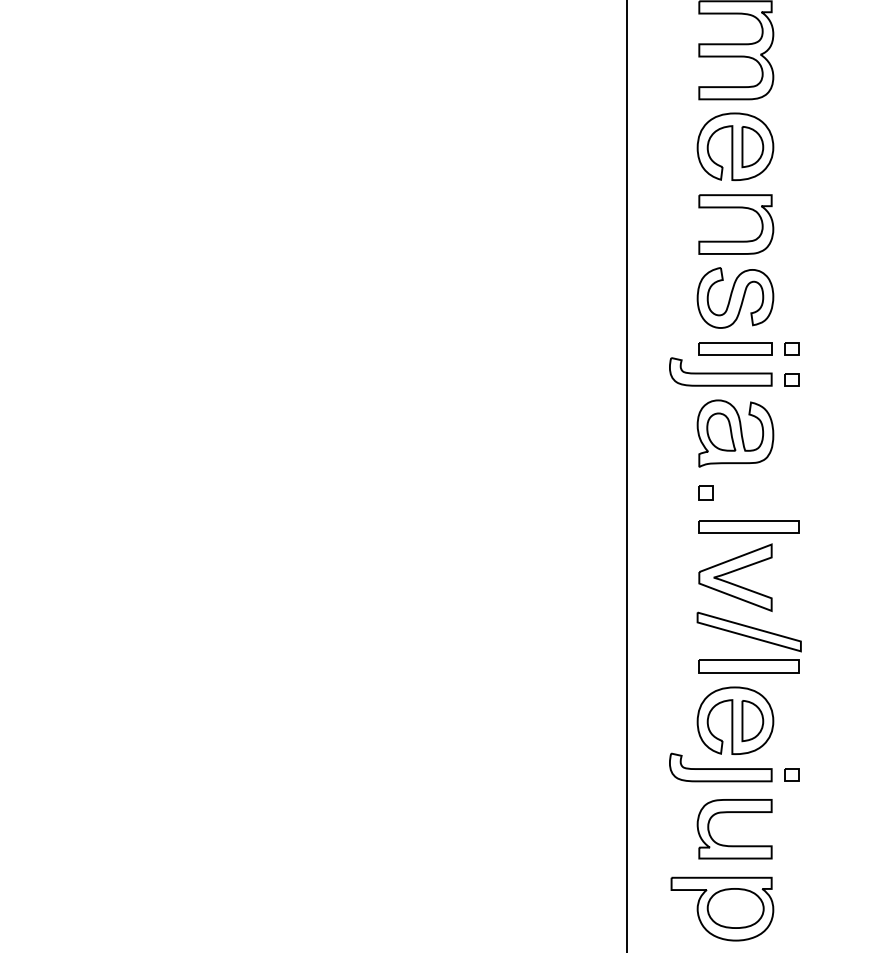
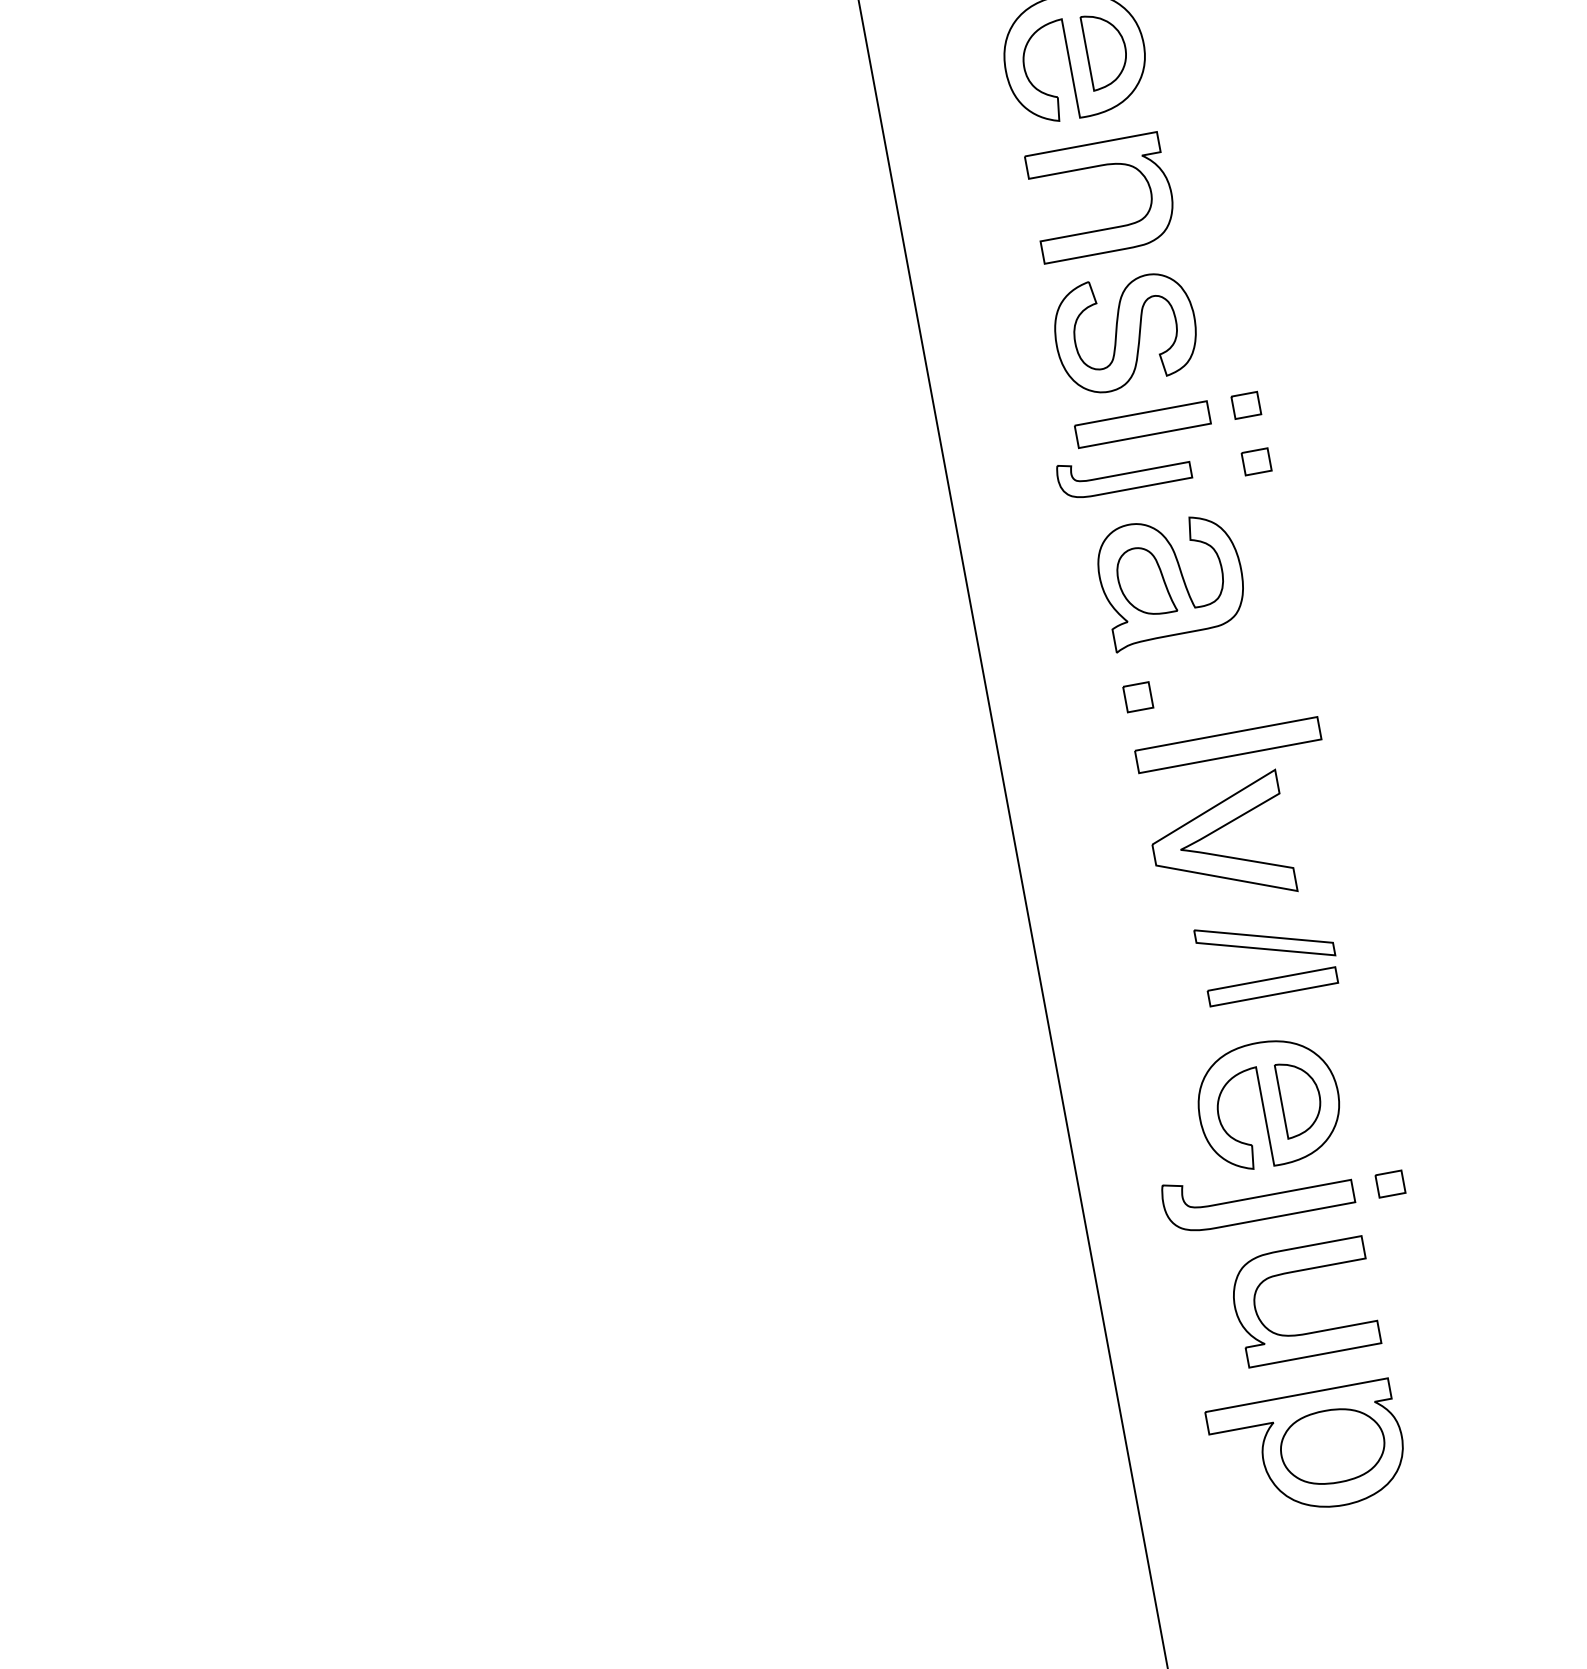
part: (720, 371) -> (1123, 471), size x0.7
part: (748, 642) -> (1266, 956), size x0.7

